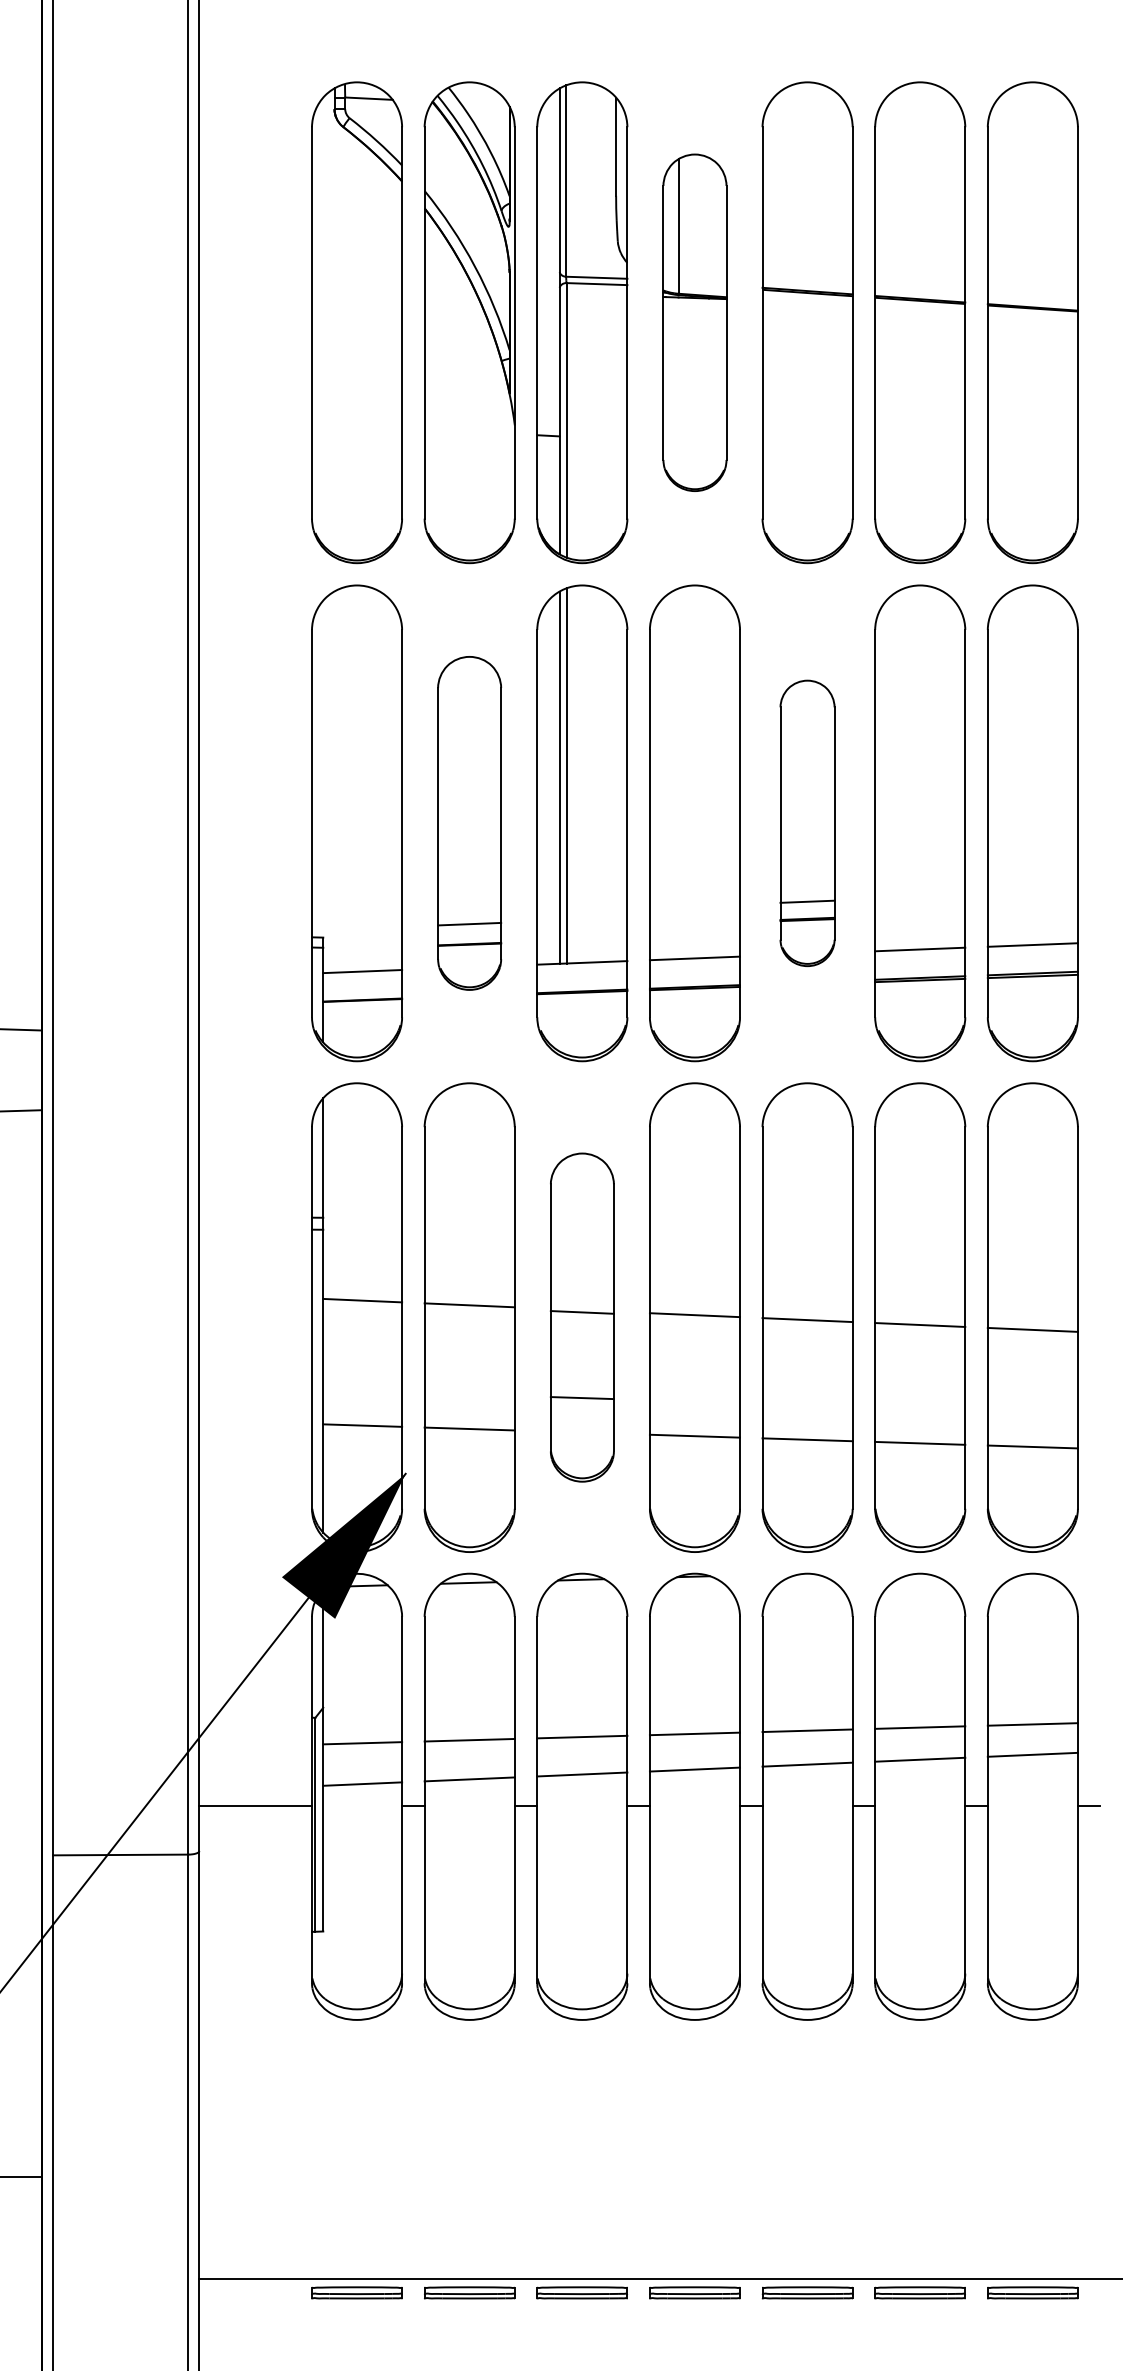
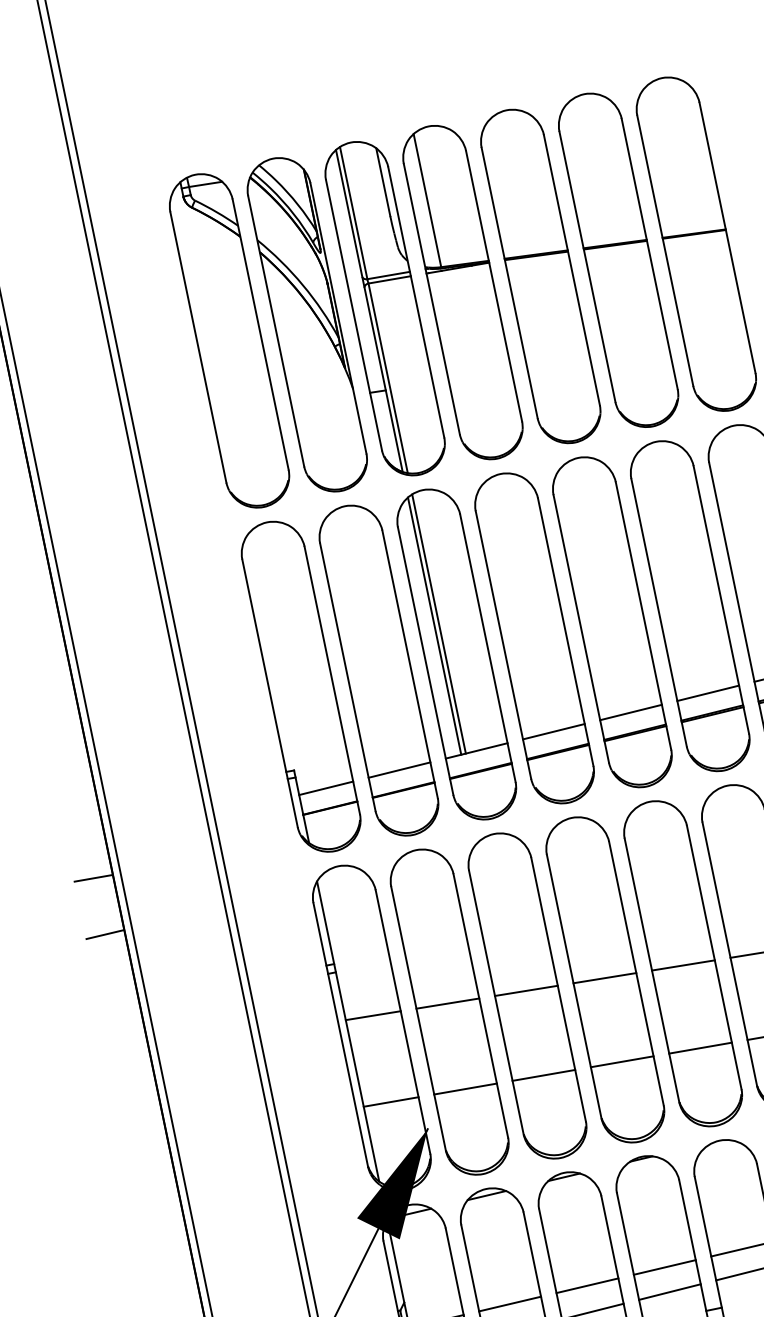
part: (694, 322) -> (462, 292), size x1.43
part: (469, 823) -> (378, 670), size x1.43
part: (807, 823) -> (612, 622), size x1.67
part: (582, 1317) -> (527, 995), size x1.43

